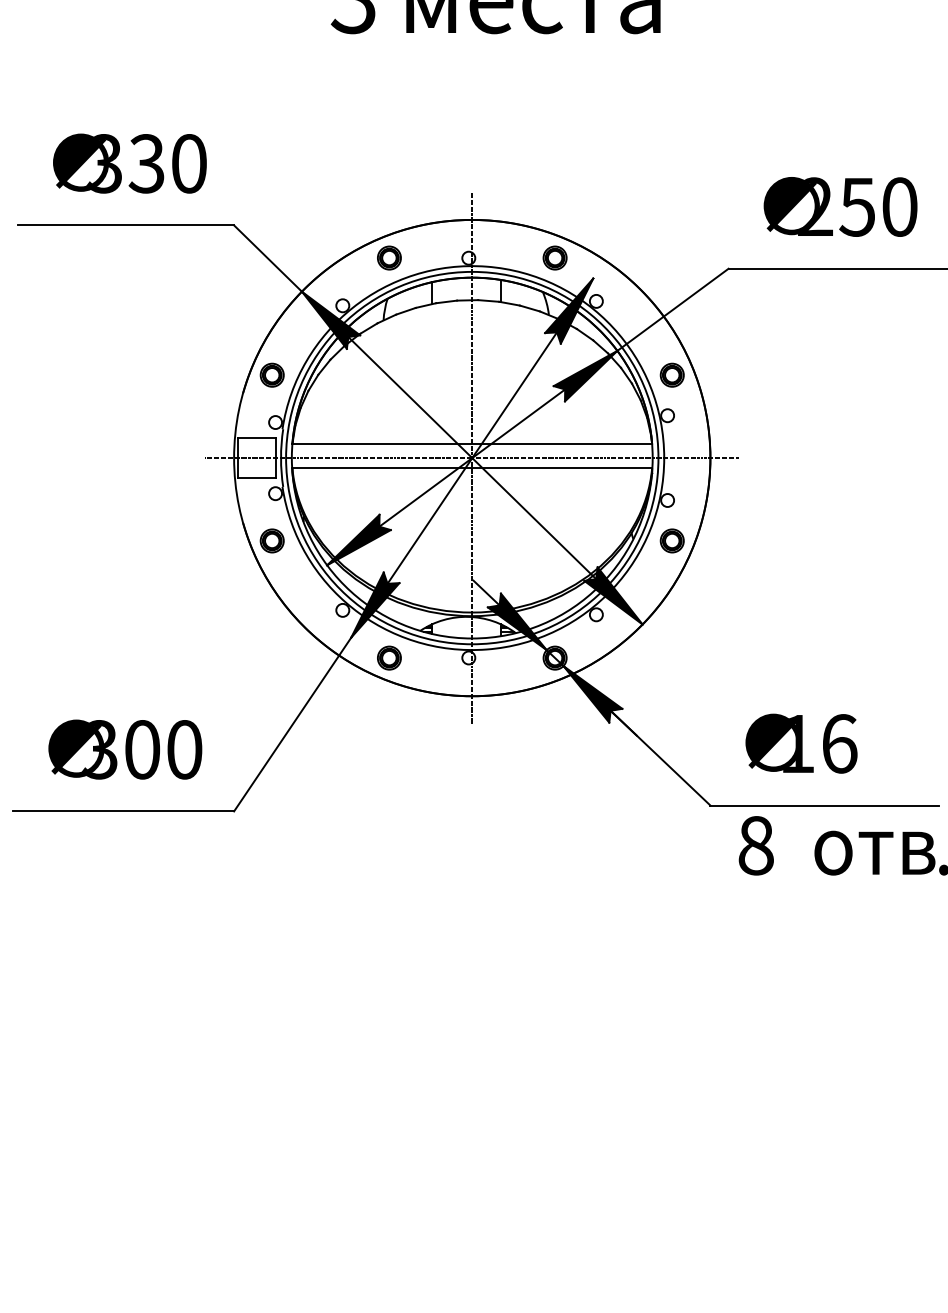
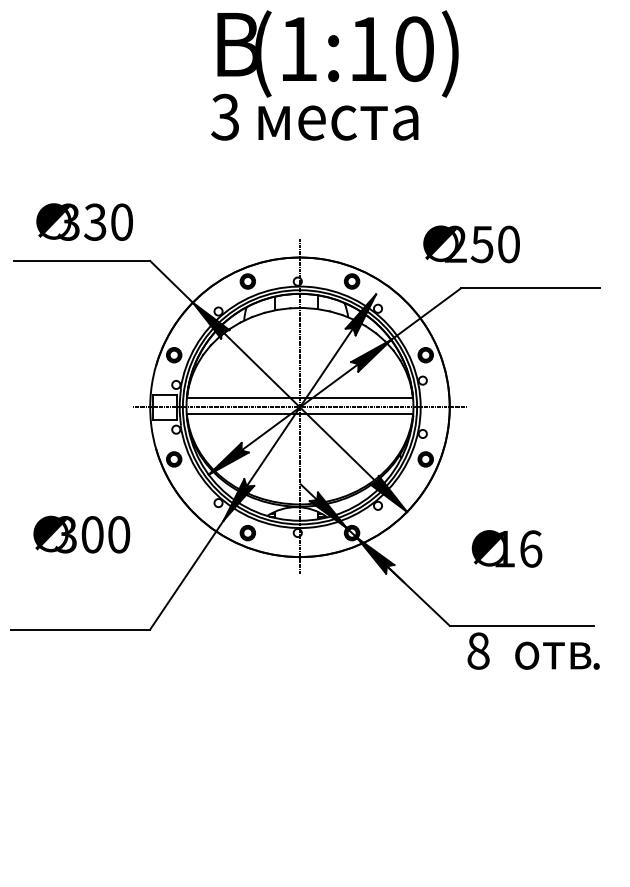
text: (840, 207) -> (471, 244), moved
text: (800, 743) -> (506, 548), moved
text: (124, 749) -> (81, 534), moved

